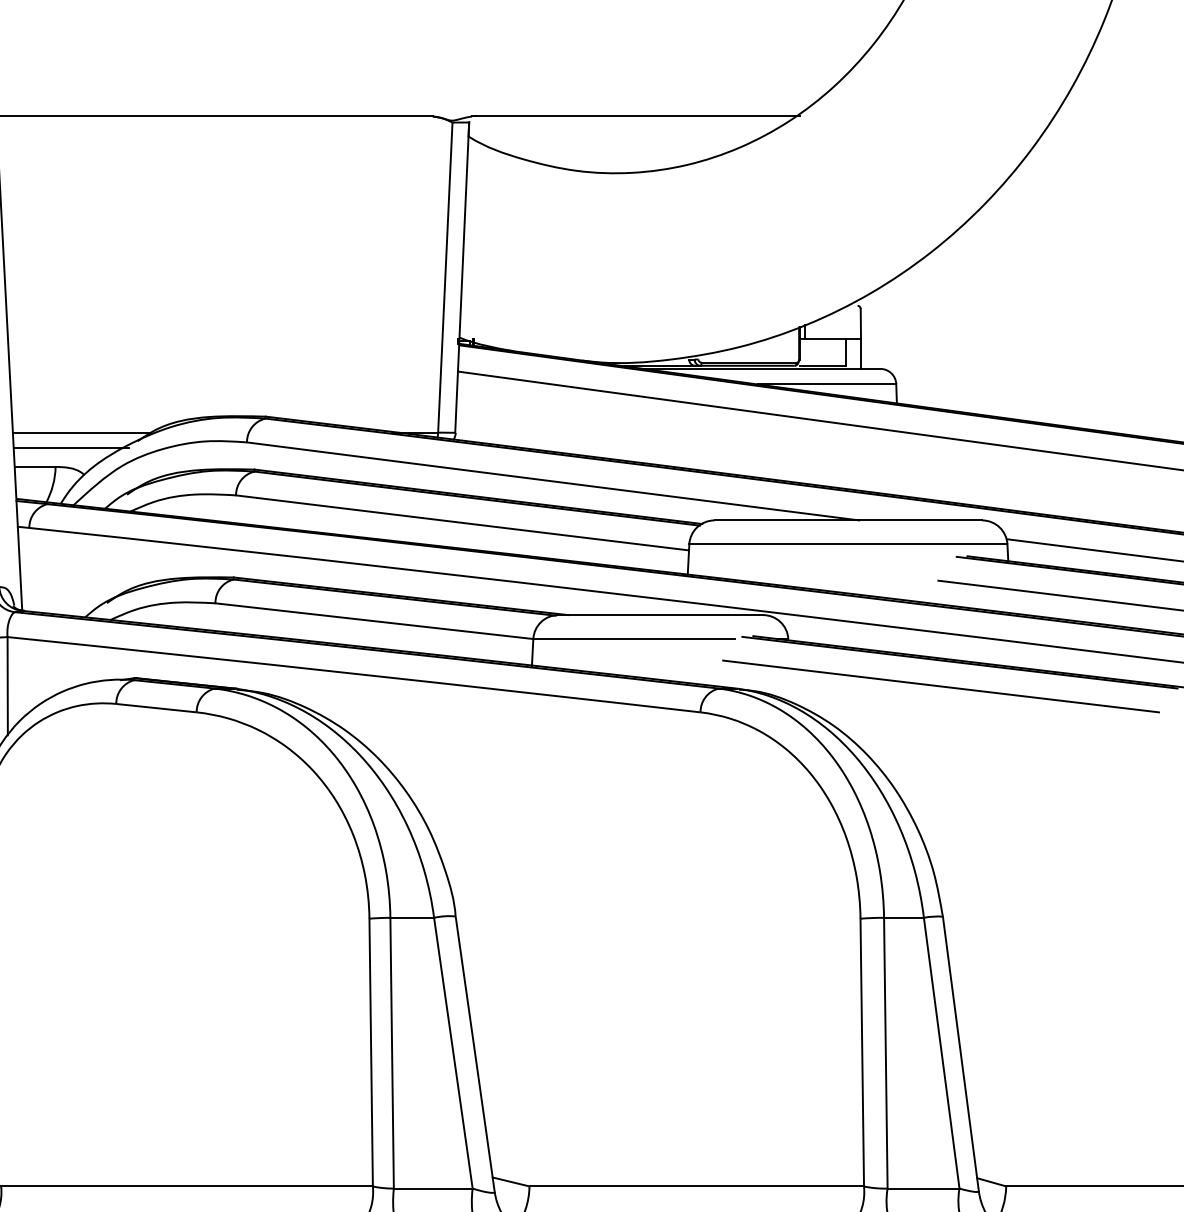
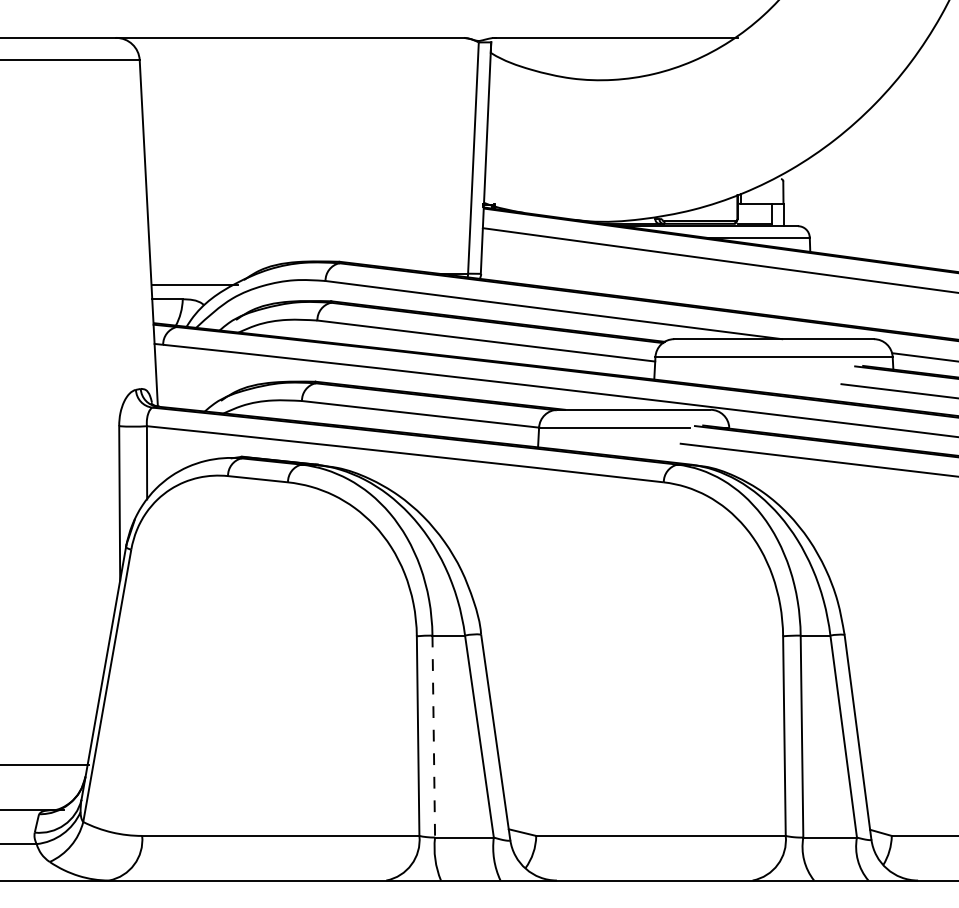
line: (82, 432) -> (202, 273), removed
line: (391, 1053) -> (433, 736), solid -> dashed

